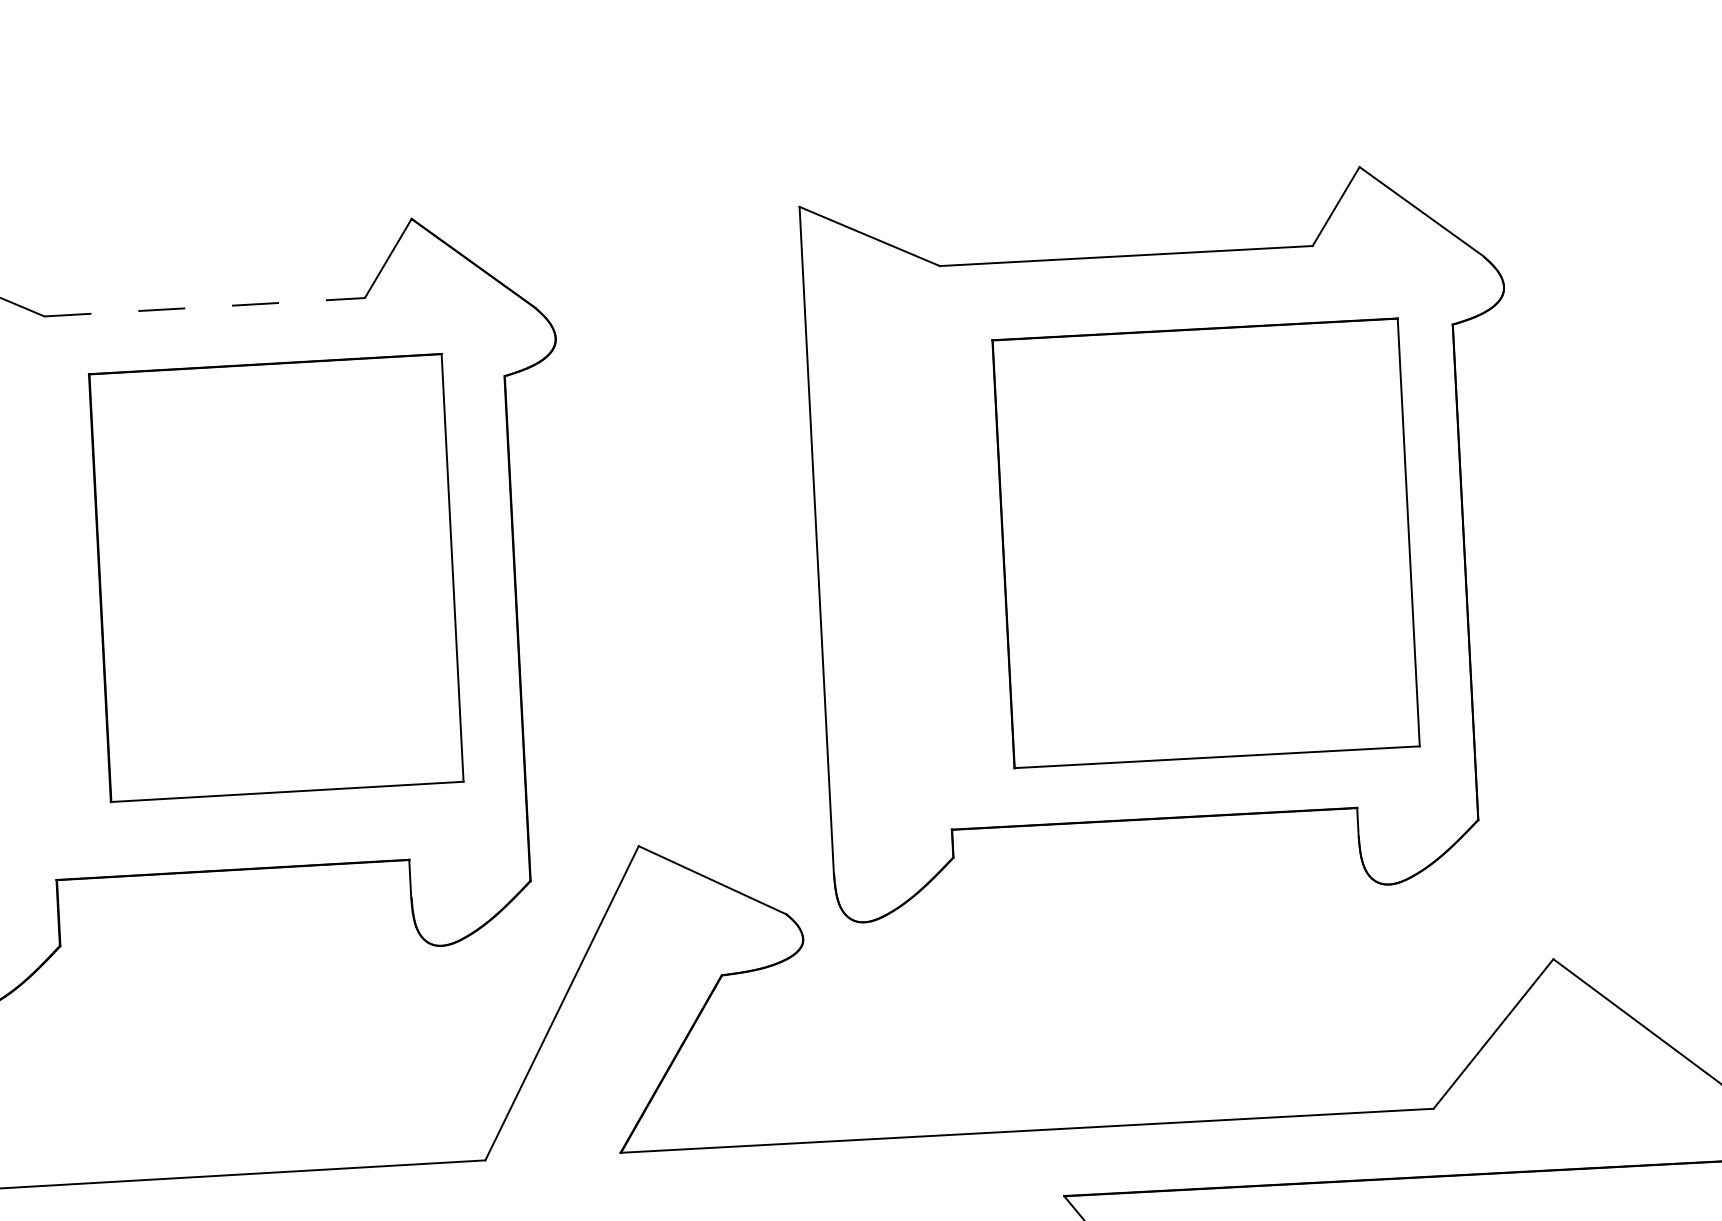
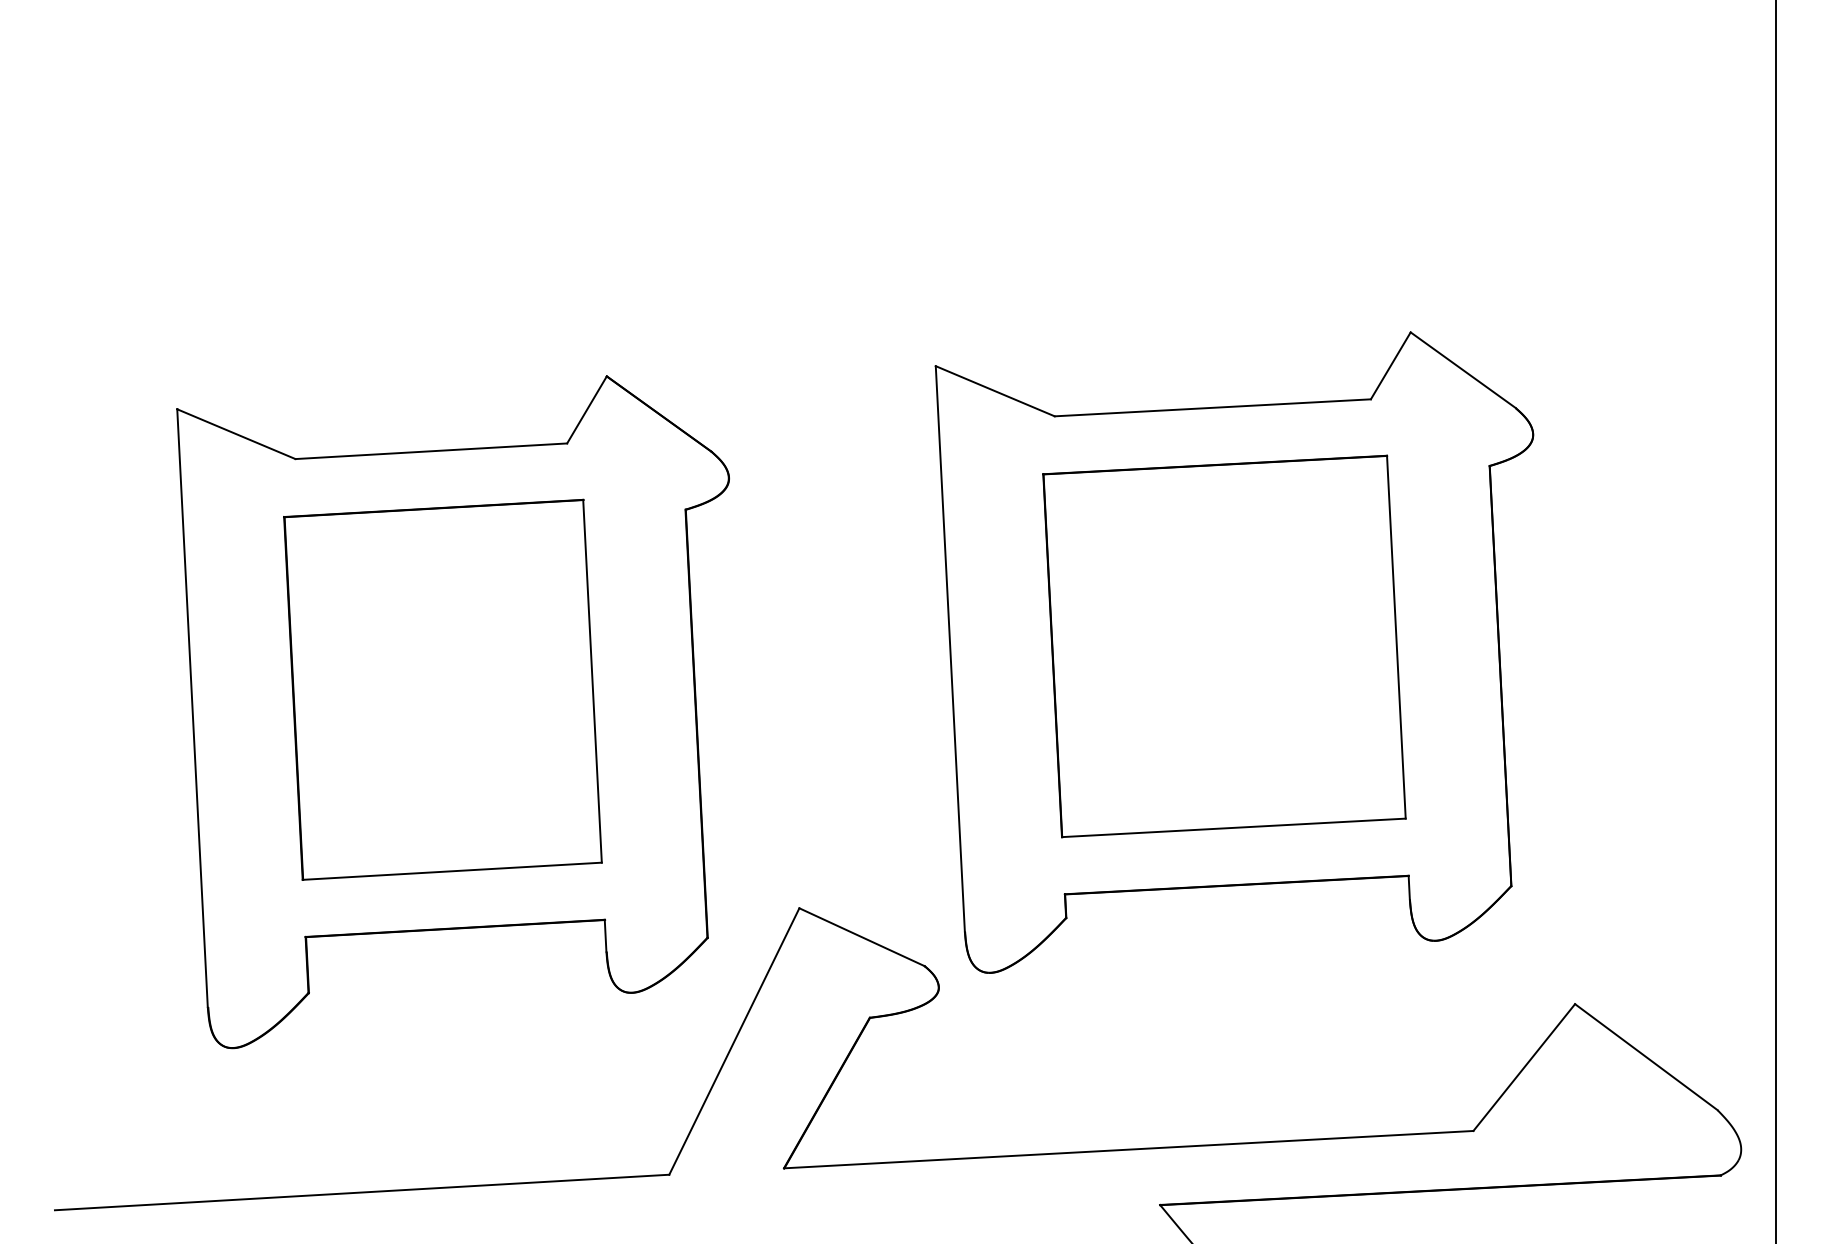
line: (204, 307) -> (431, 451), dashed -> solid
part: (1206, 543) -> (1224, 646), moved
part: (275, 577) -> (442, 689), moved

